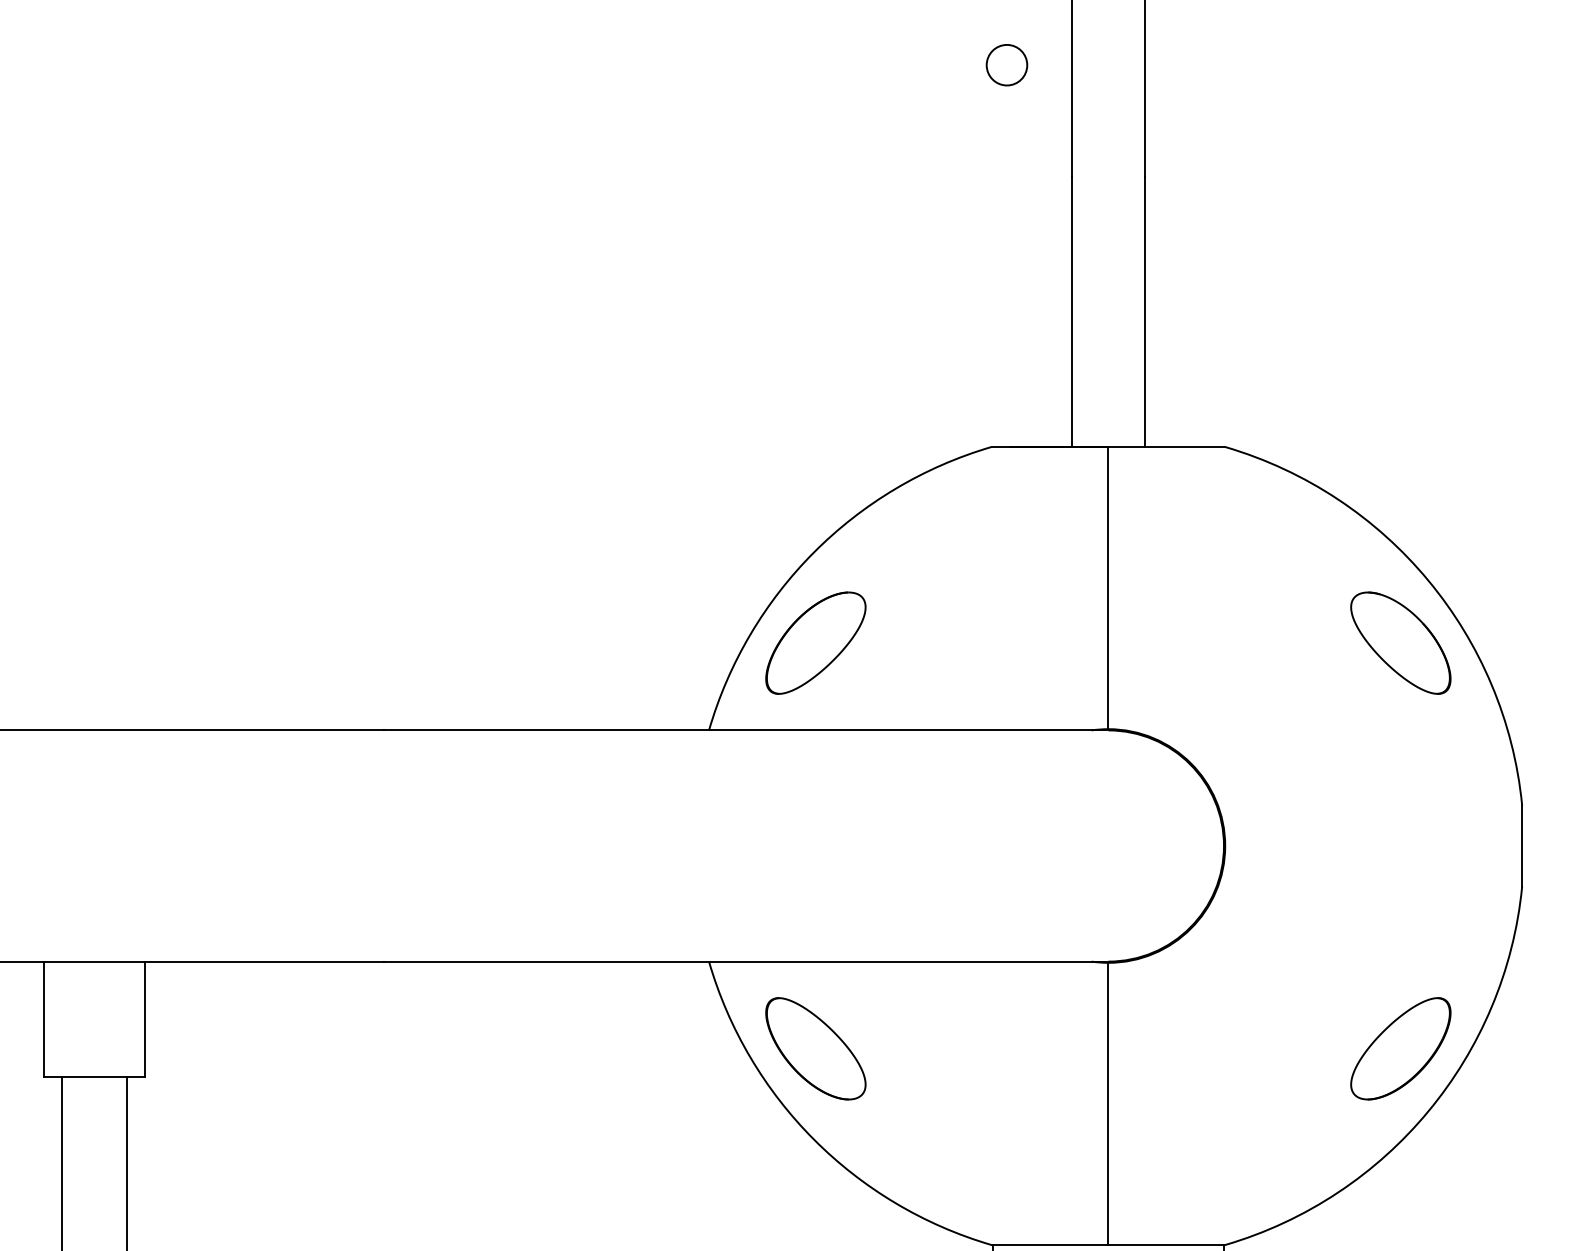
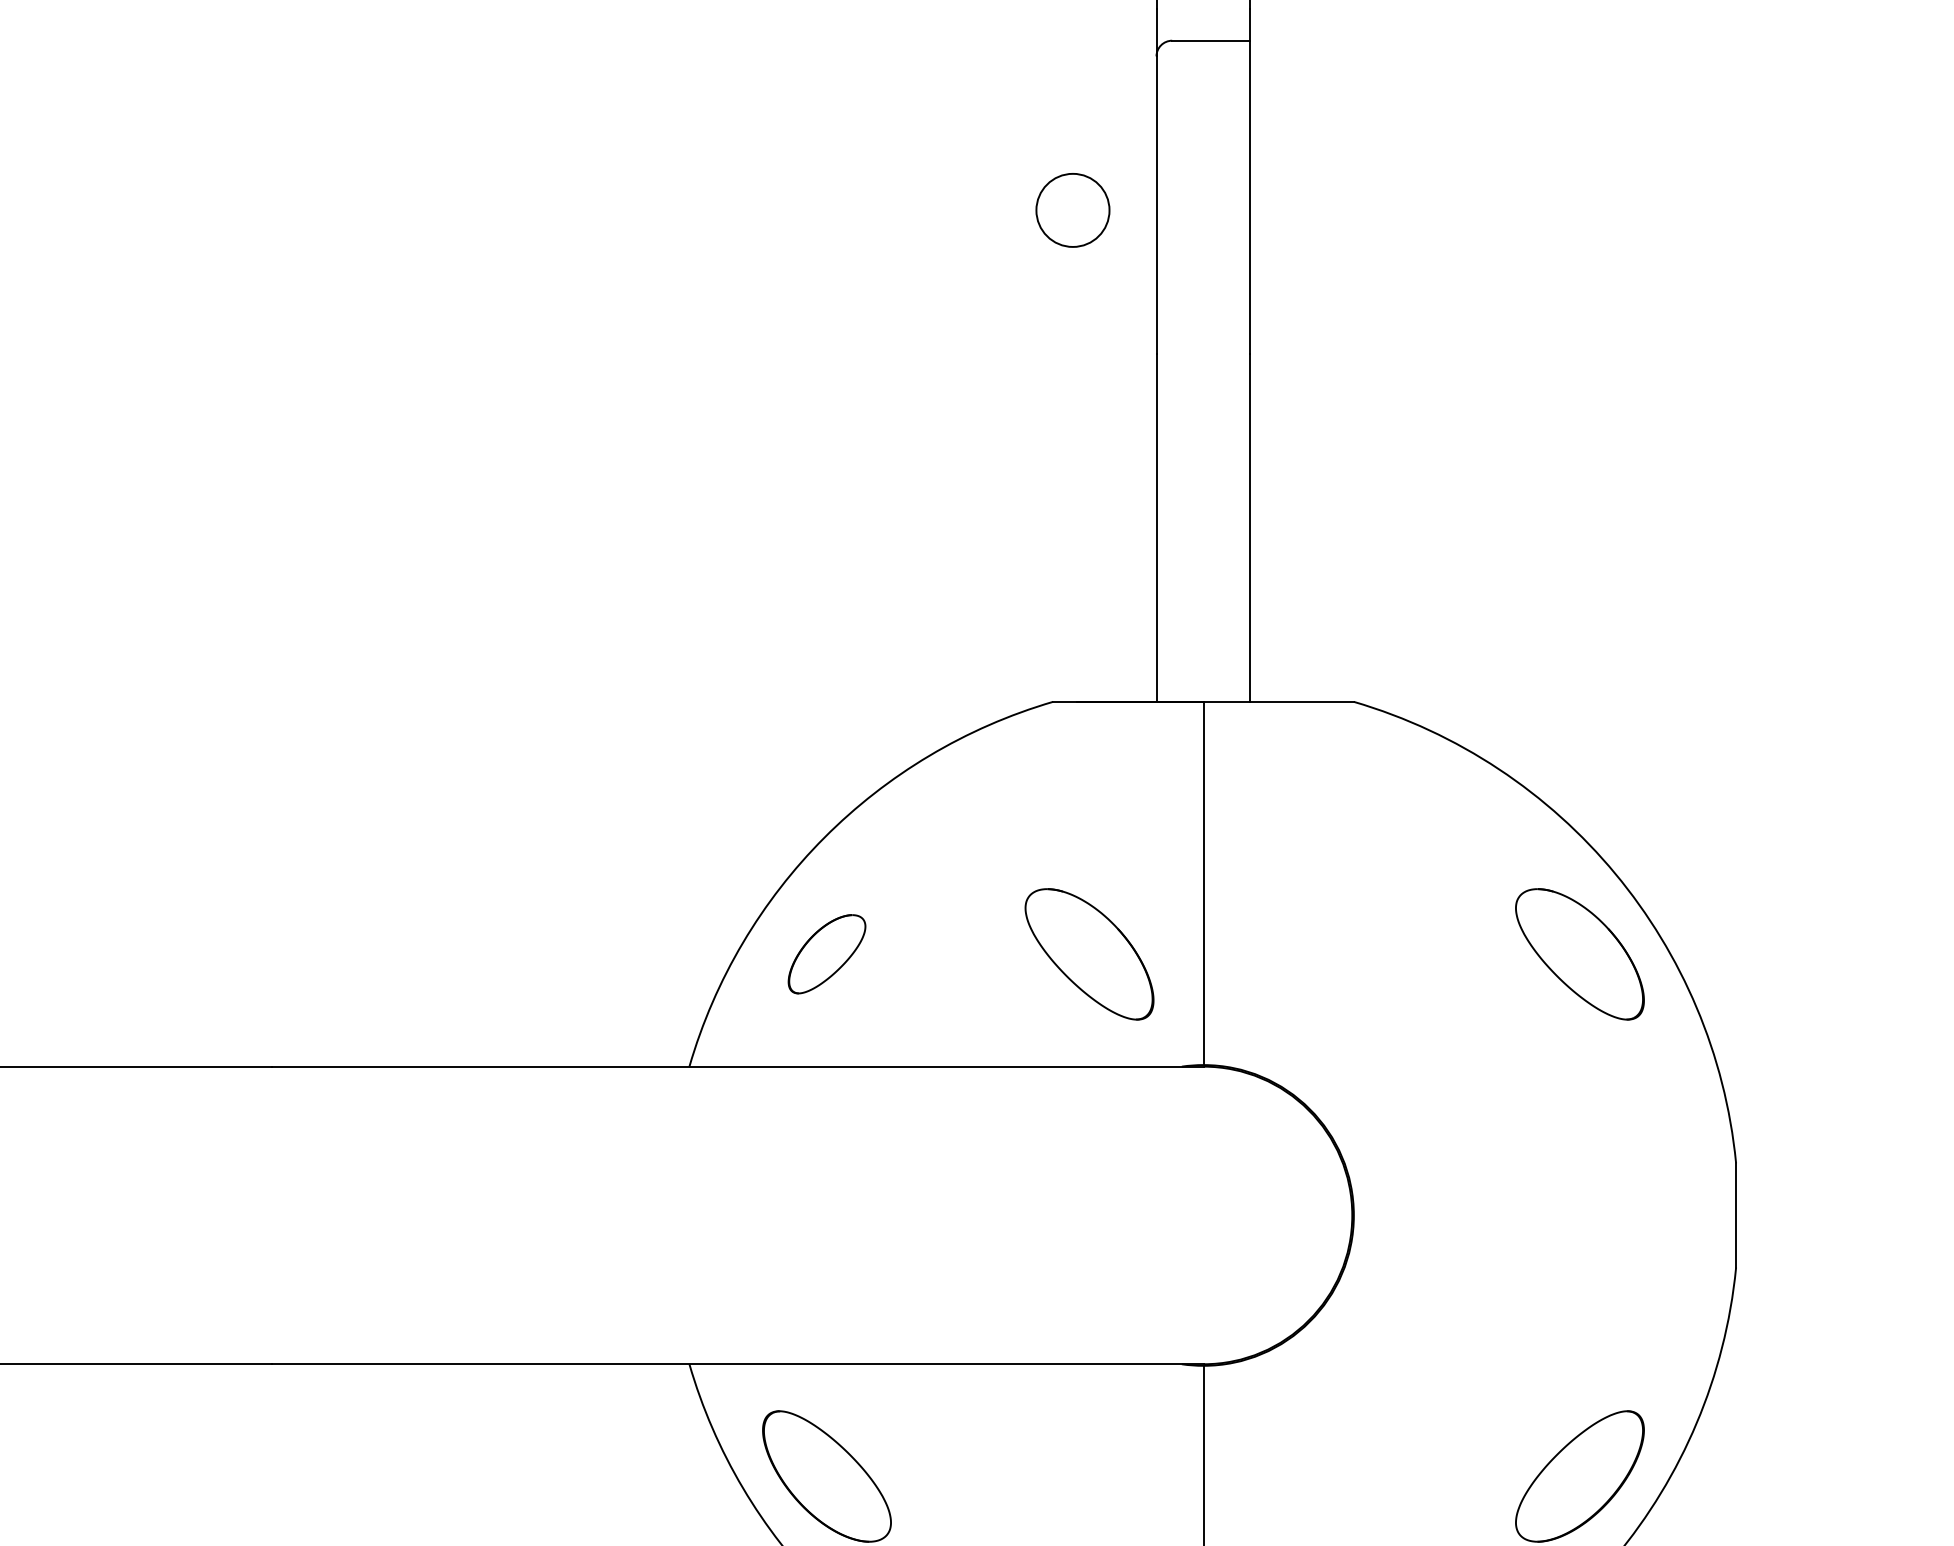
circle: (1006, 64) -> (1072, 209), size x1.4
part: (815, 642) -> (826, 953), size x0.6
part: (1019, 642) -> (1089, 953), added

